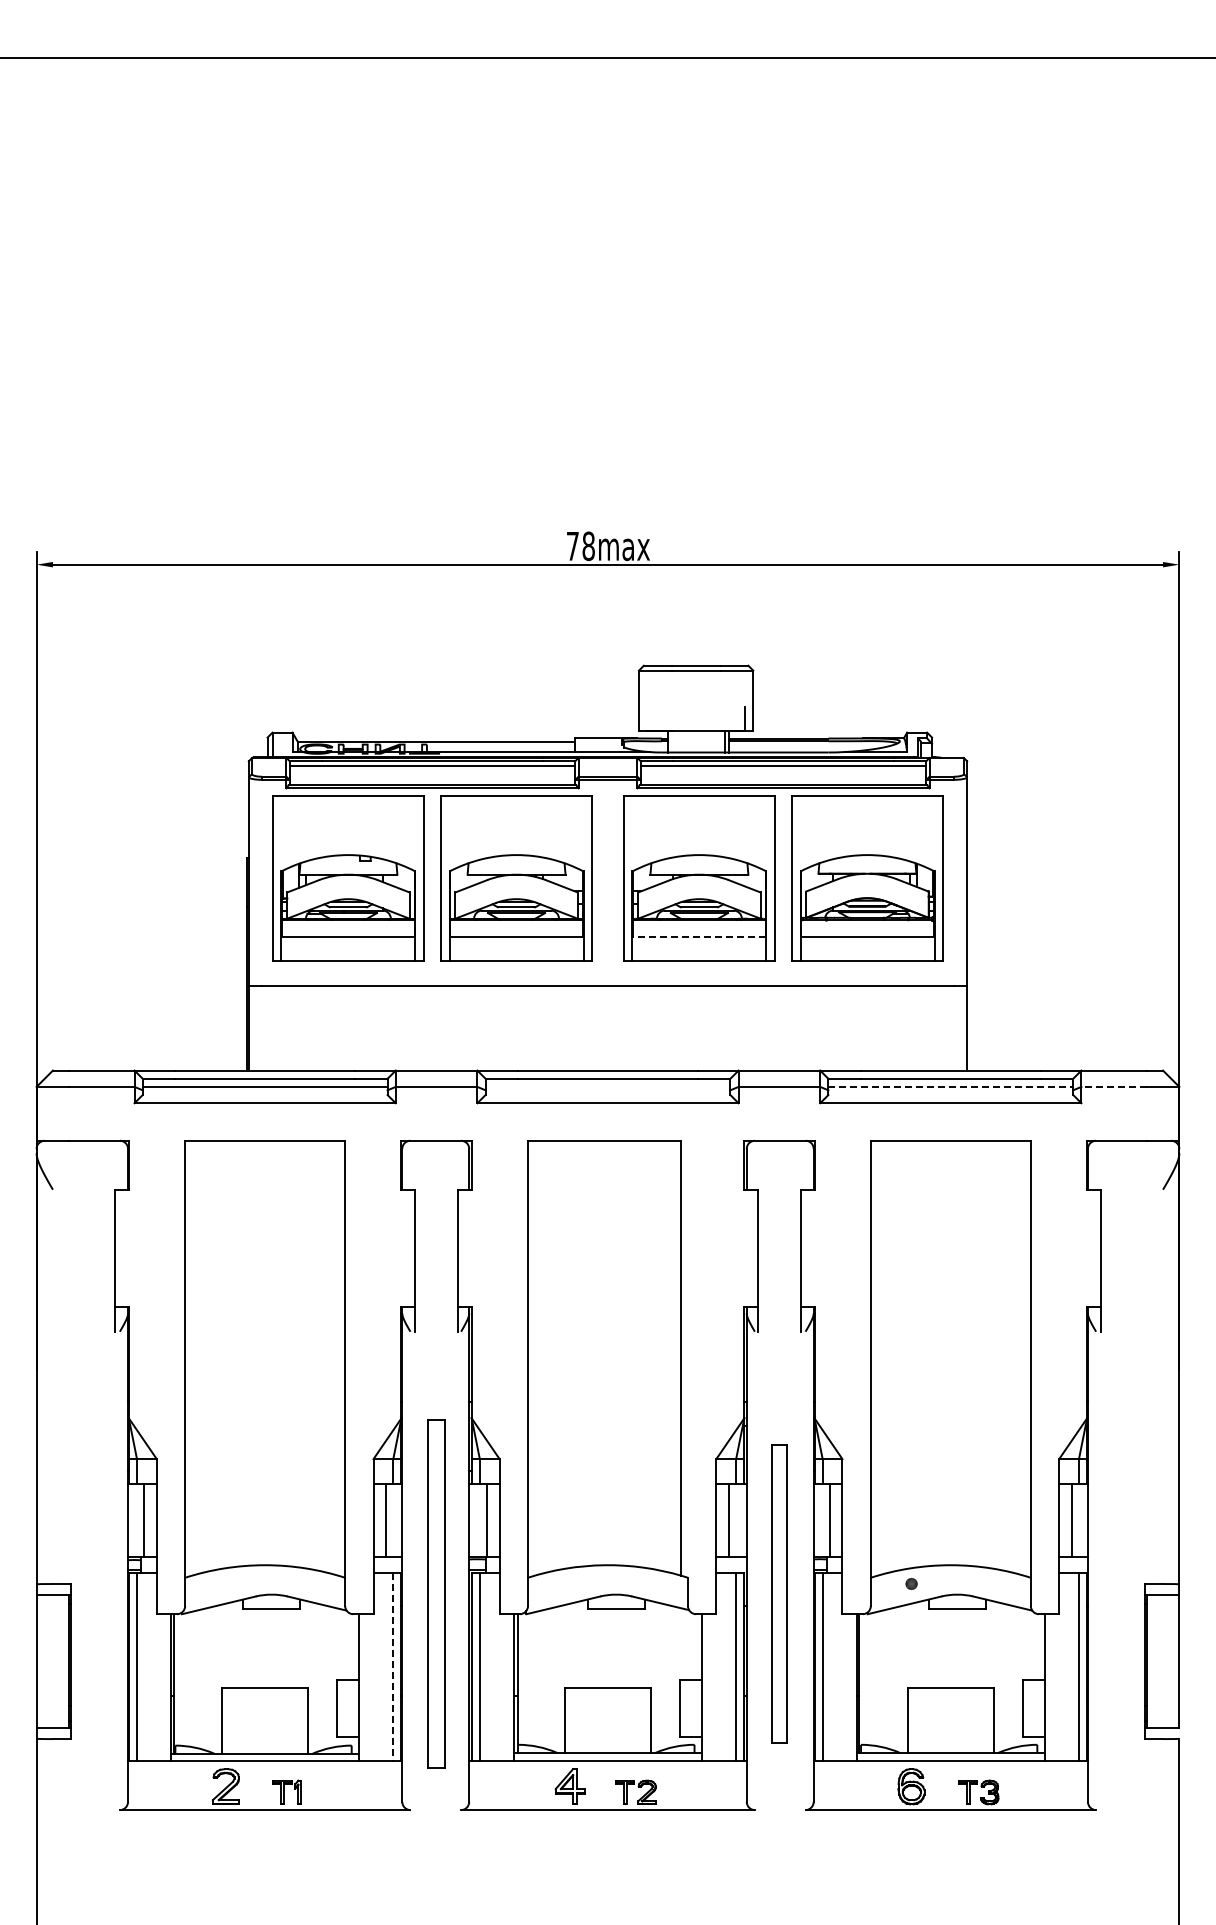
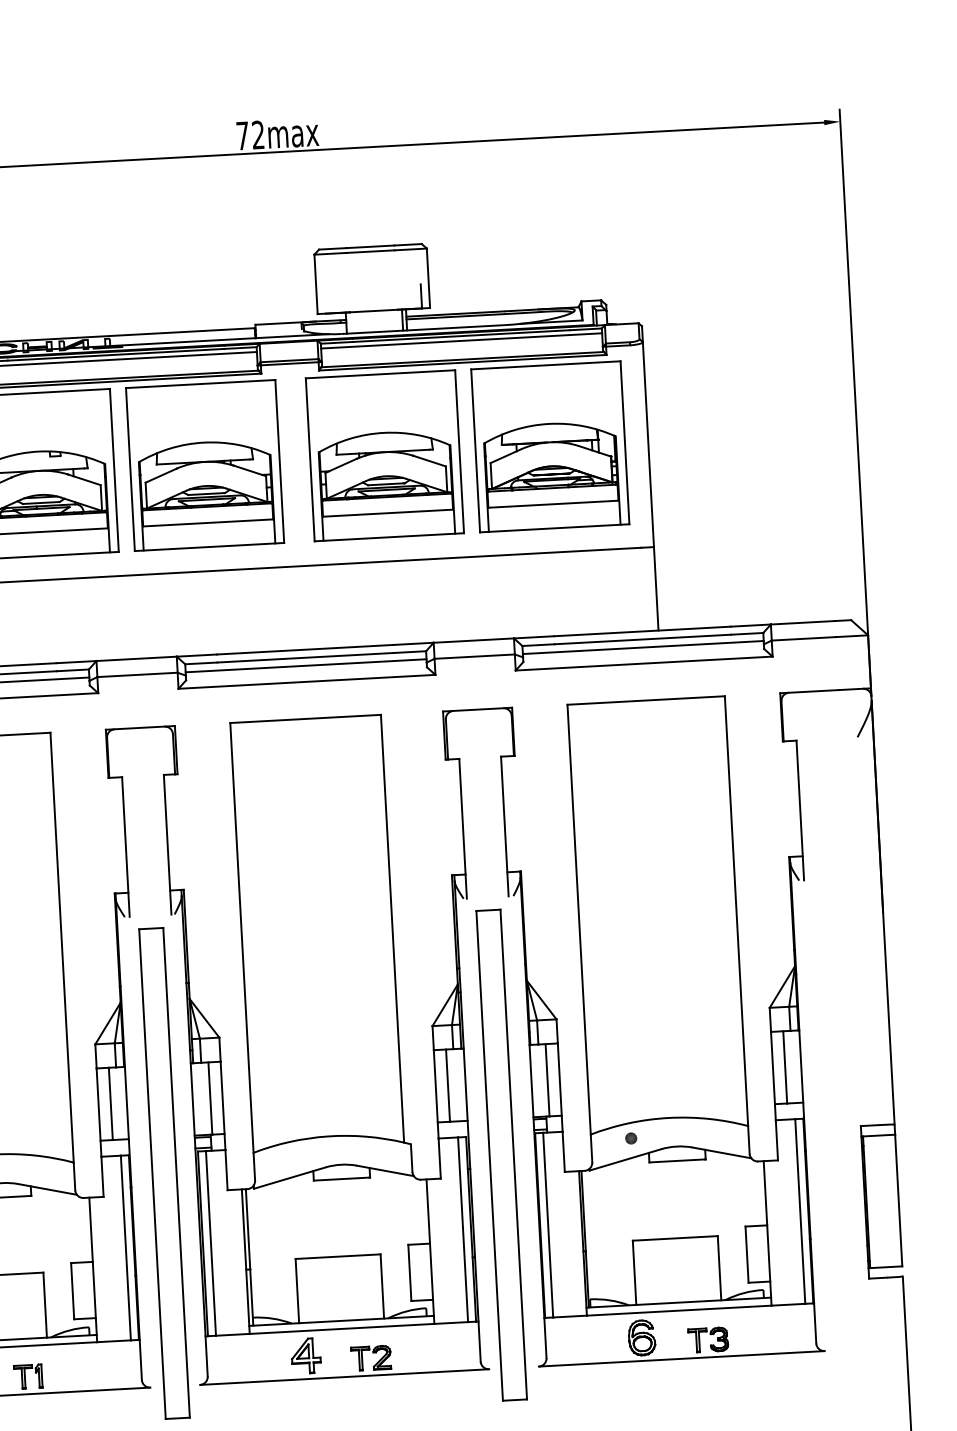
text: (588, 546) -> (258, 135), 78max -> 72max
line: (698, 936) -> (387, 513), dashed -> solid
line: (607, 1086) -> (305, 665), added
line: (951, 1086) -> (643, 647), dashed -> solid
line: (1114, 1086) -> (804, 638), dashed -> solid
part: (436, 1593) -> (164, 1173), size x1.43
part: (779, 1593) -> (501, 1154), size x1.67
line: (393, 1667) -> (126, 1248), dashed -> solid

